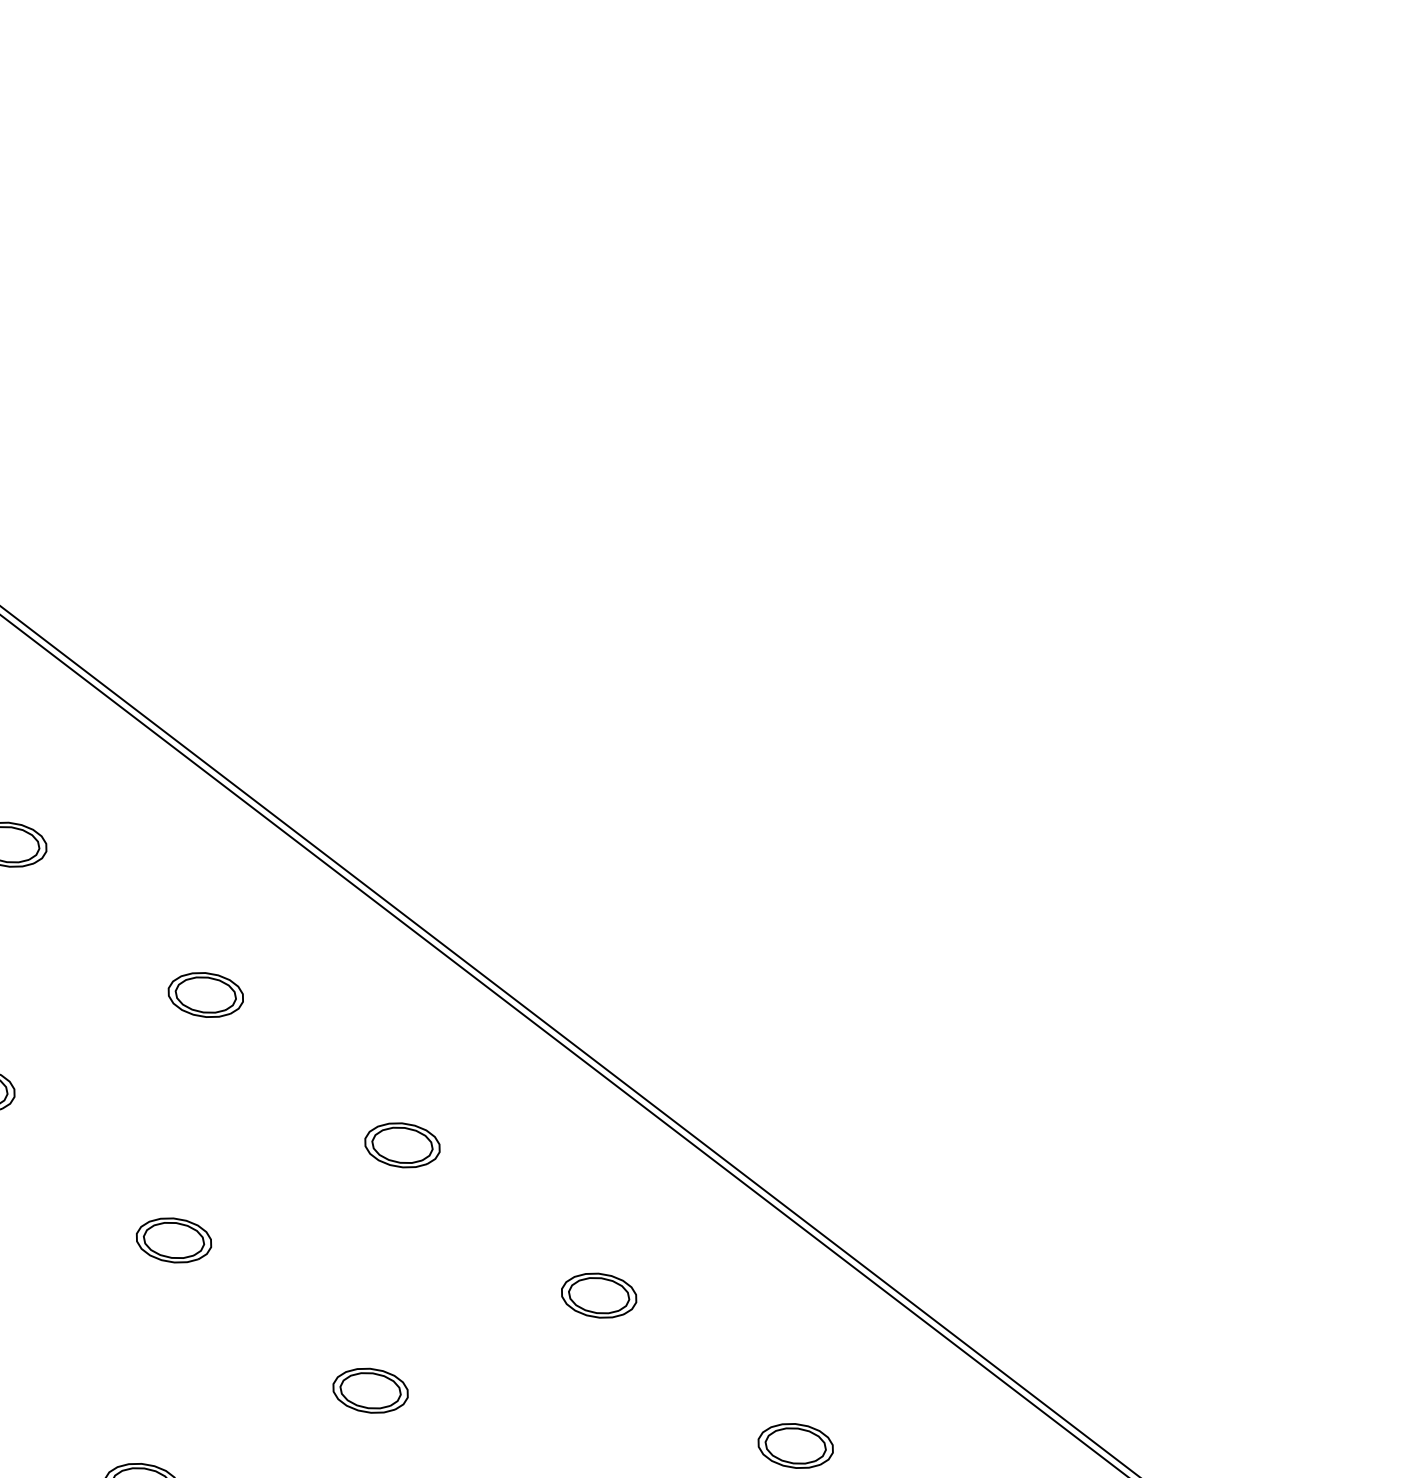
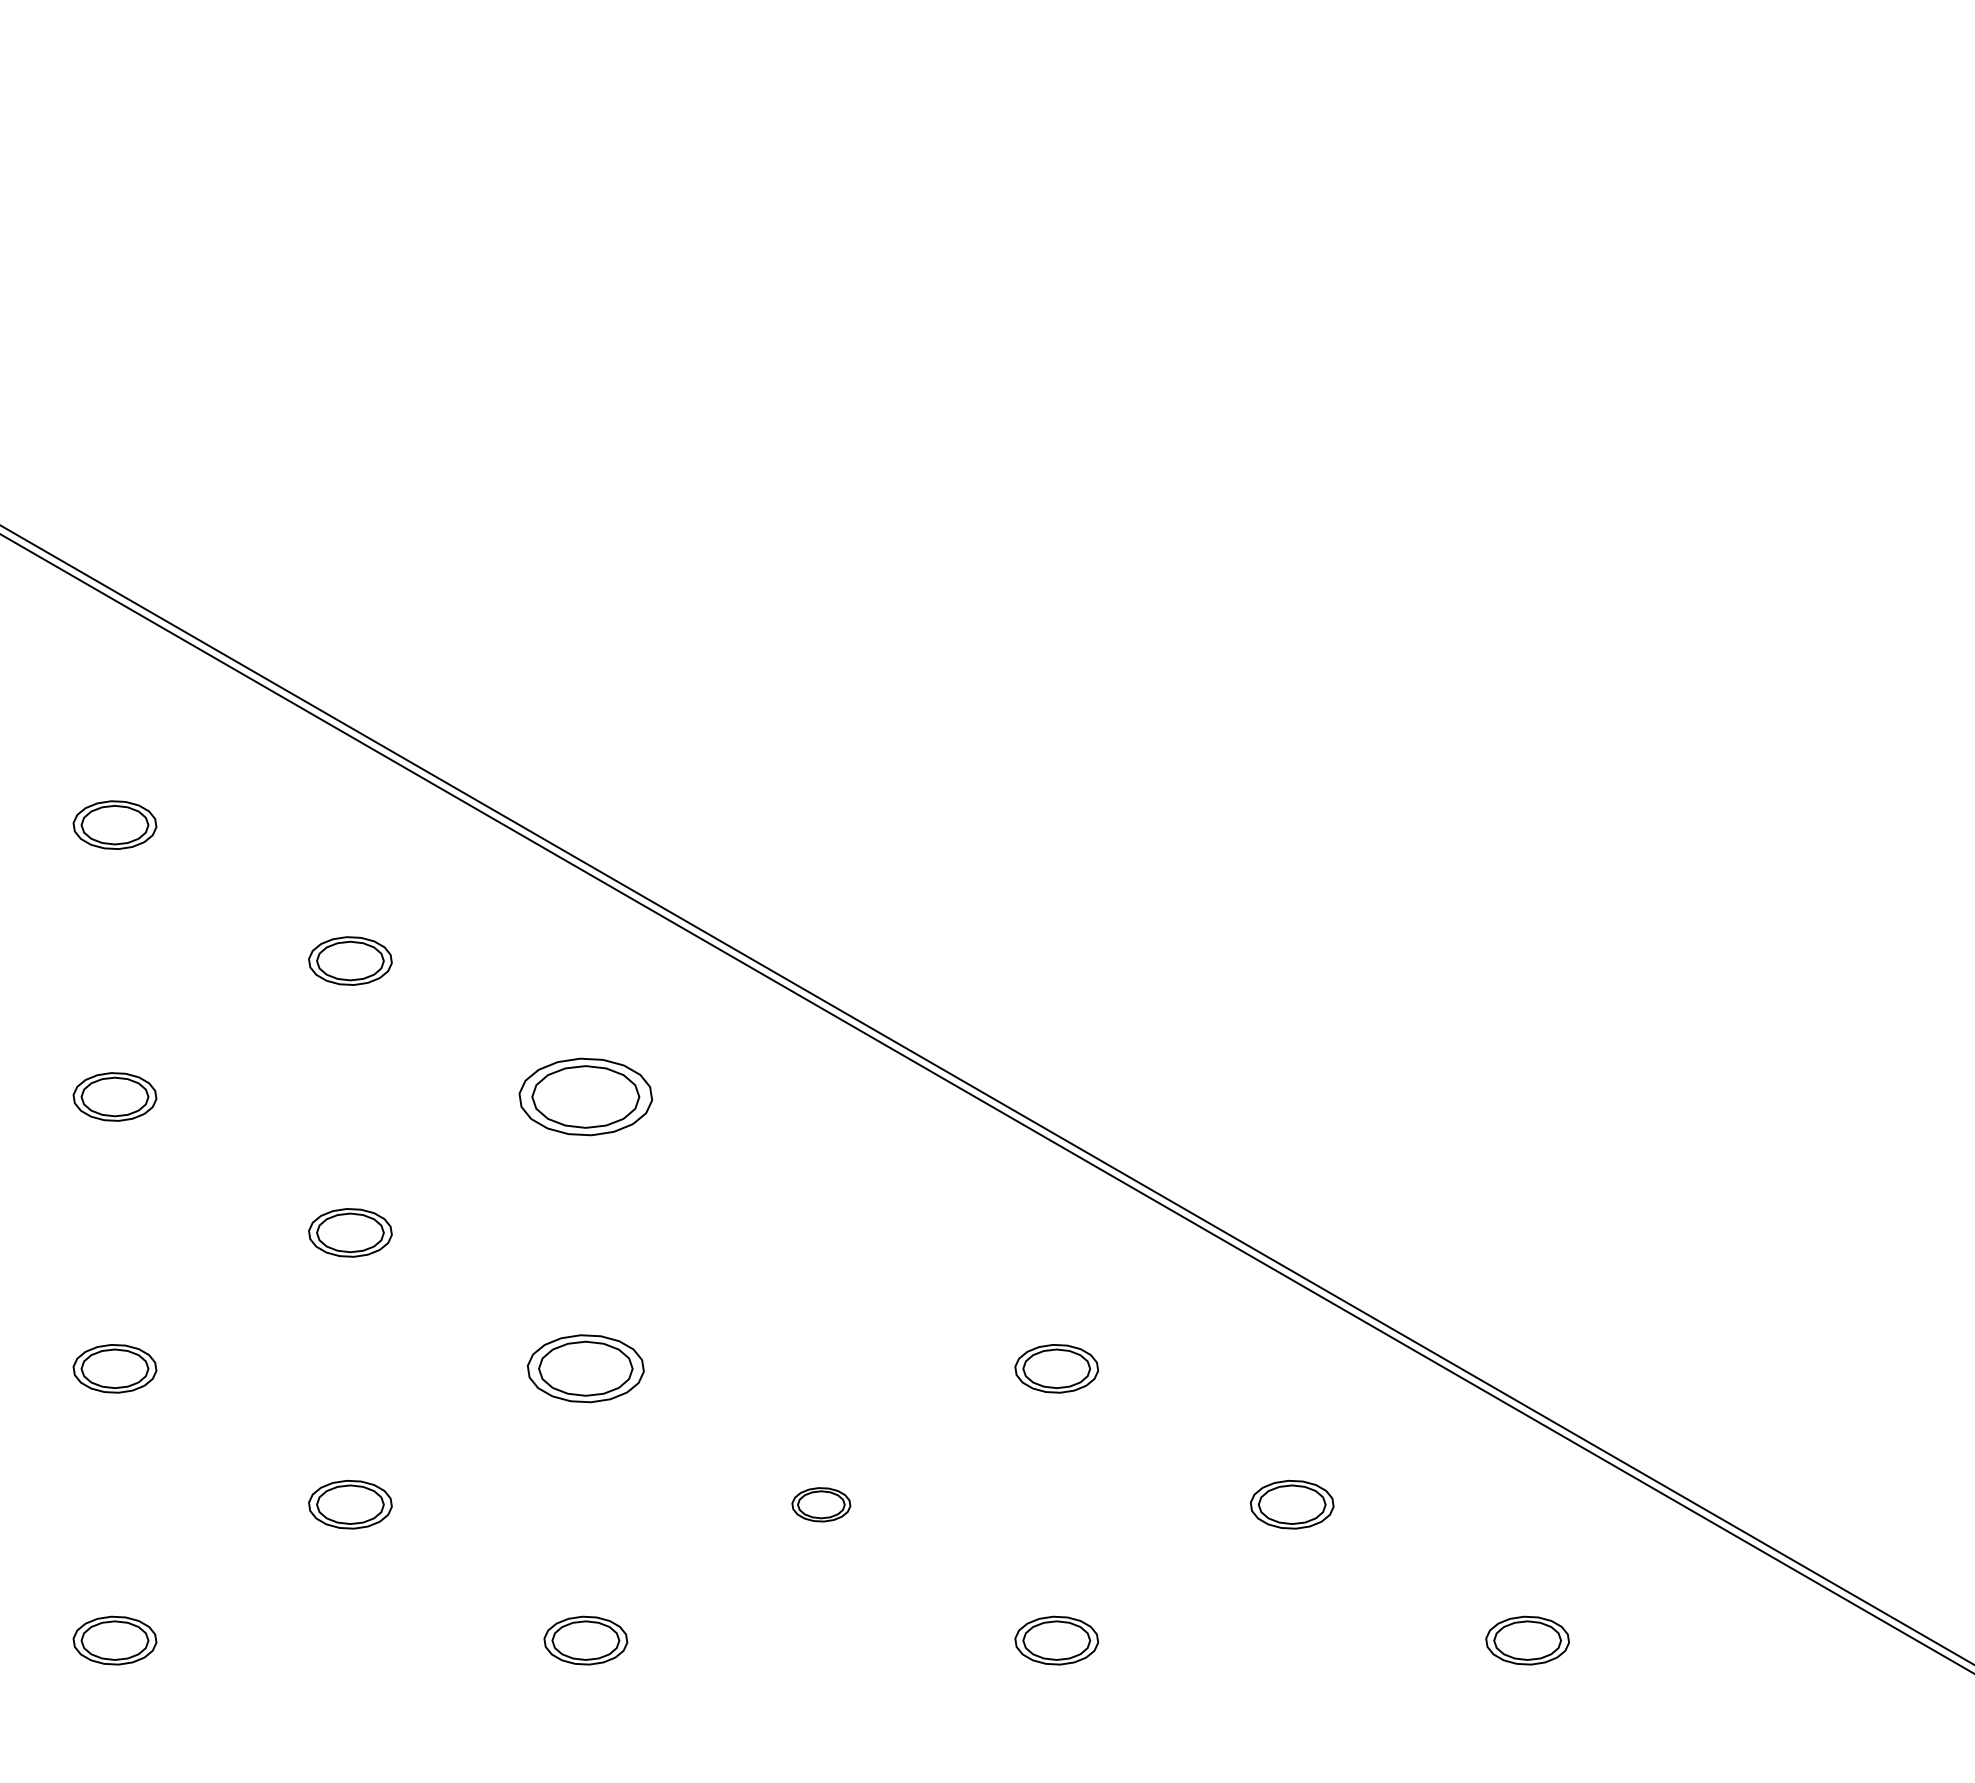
part: (205, 994) -> (585, 1096), size x1.6
part: (402, 1145) -> (821, 1232), removed
part: (173, 1240) -> (585, 1368), size x1.4
part: (370, 1390) -> (821, 1504), size x0.7

